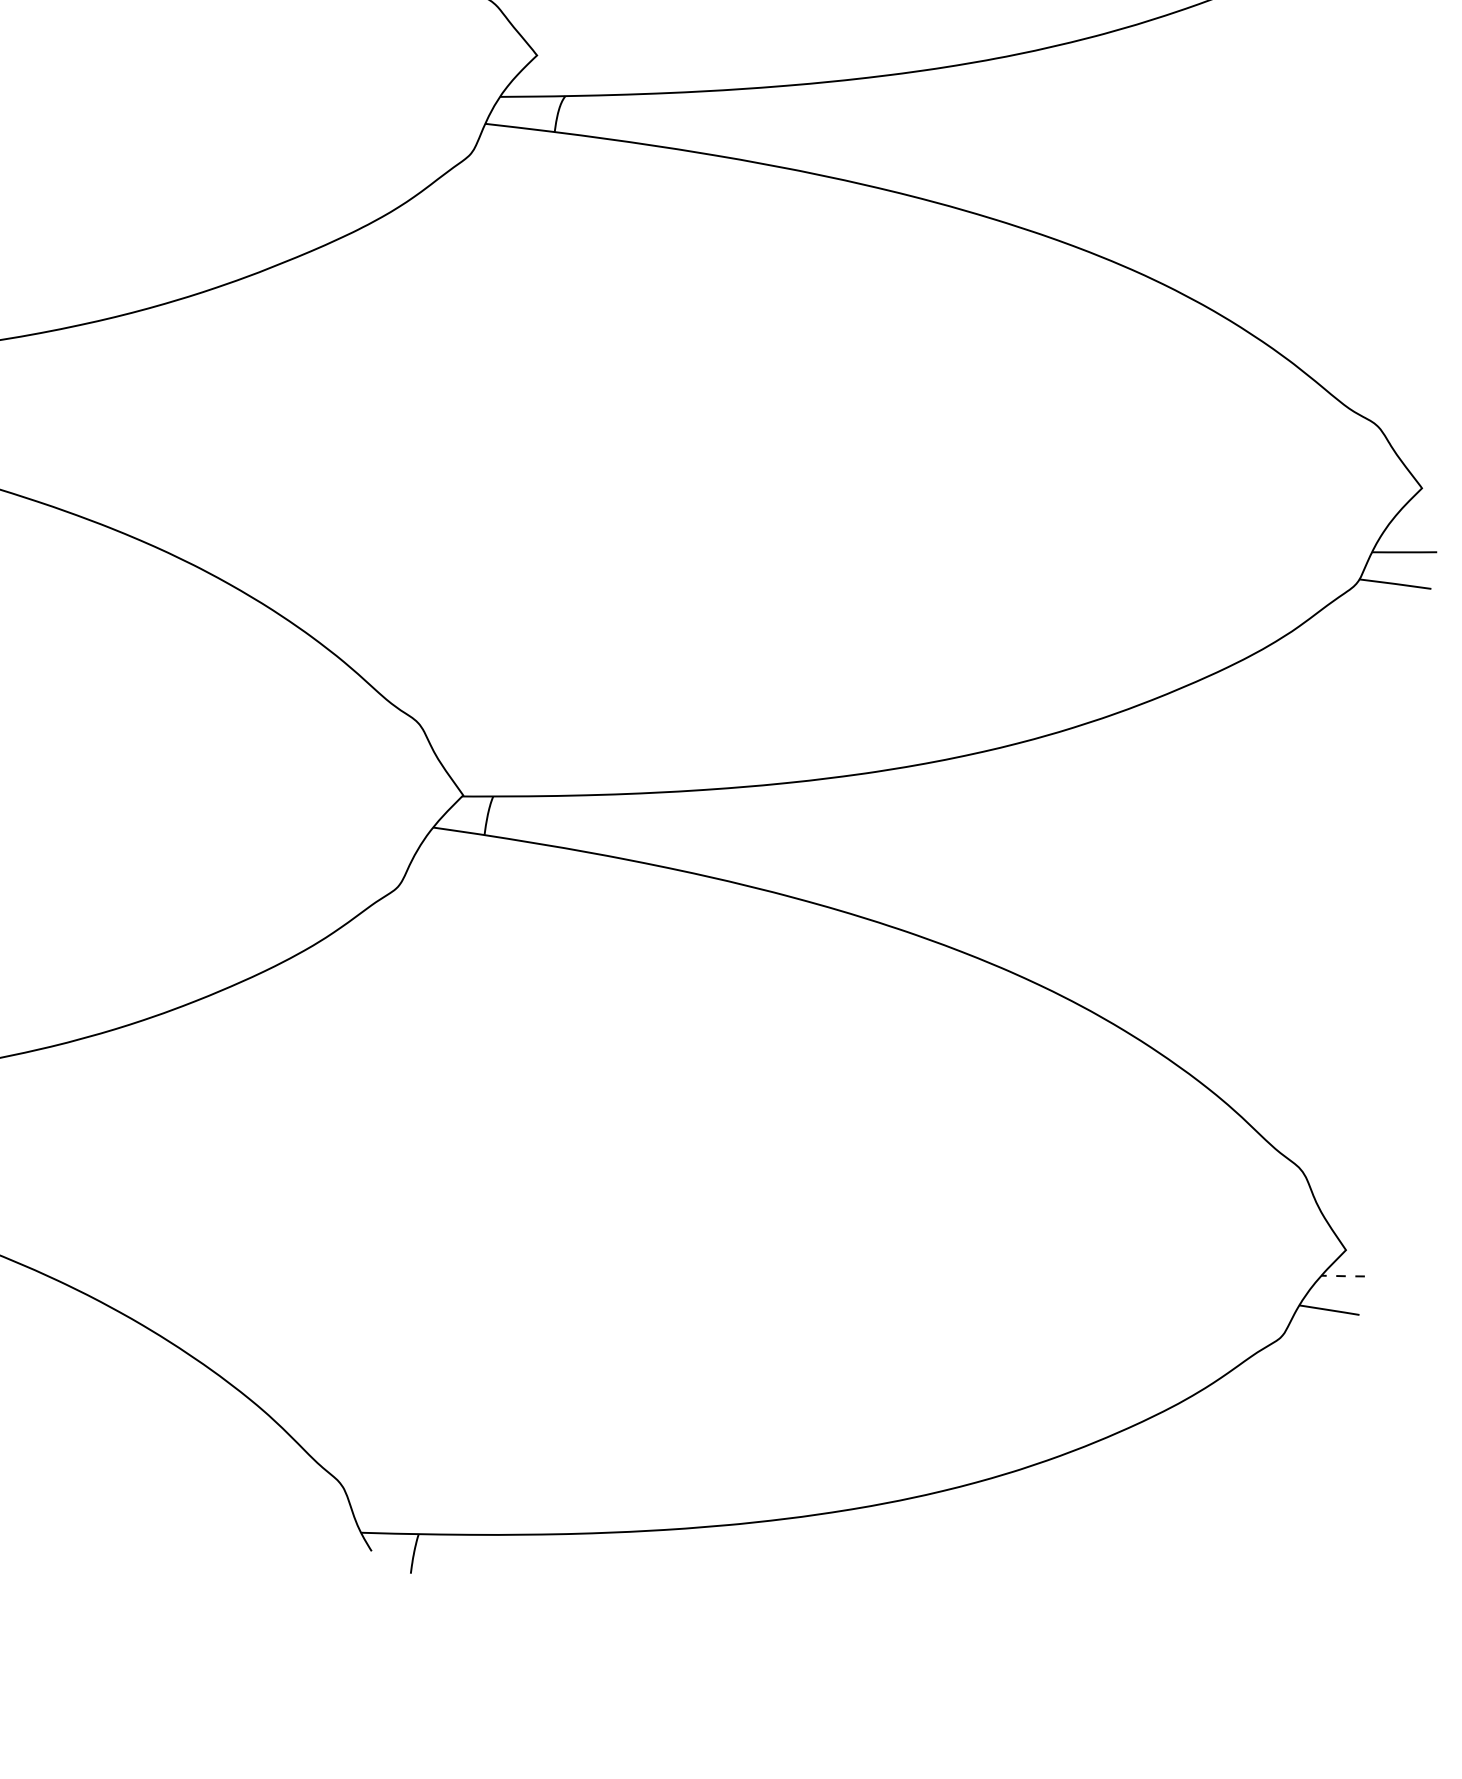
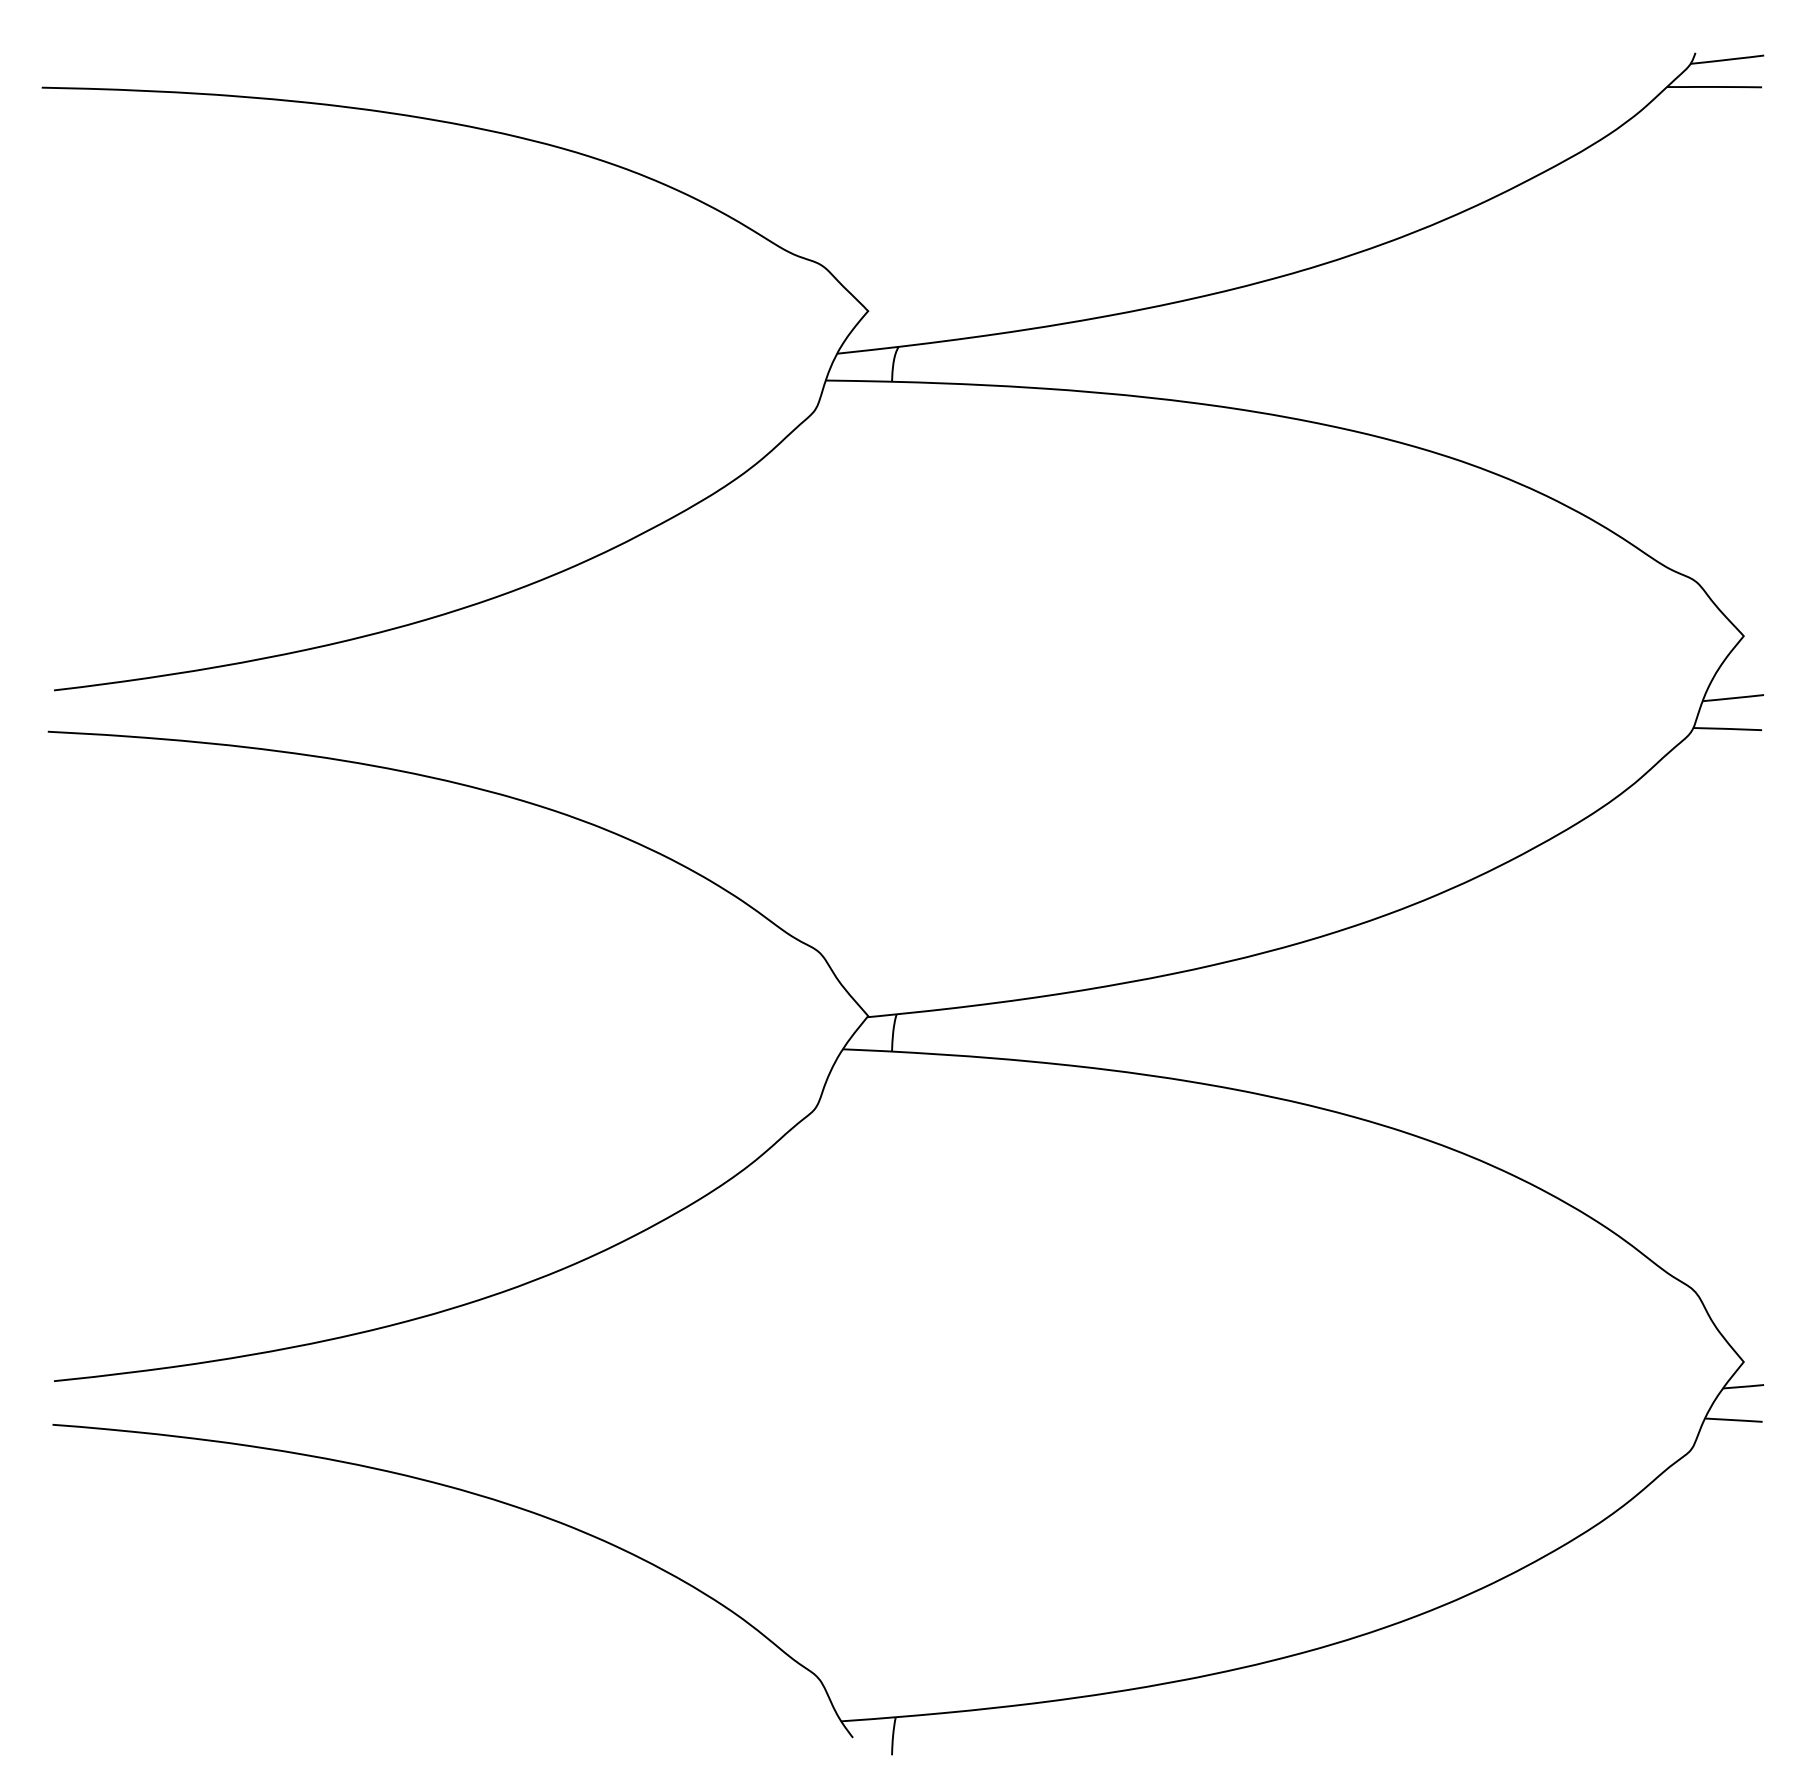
line: (1343, 1275) -> (1743, 1386), dashed -> solid

